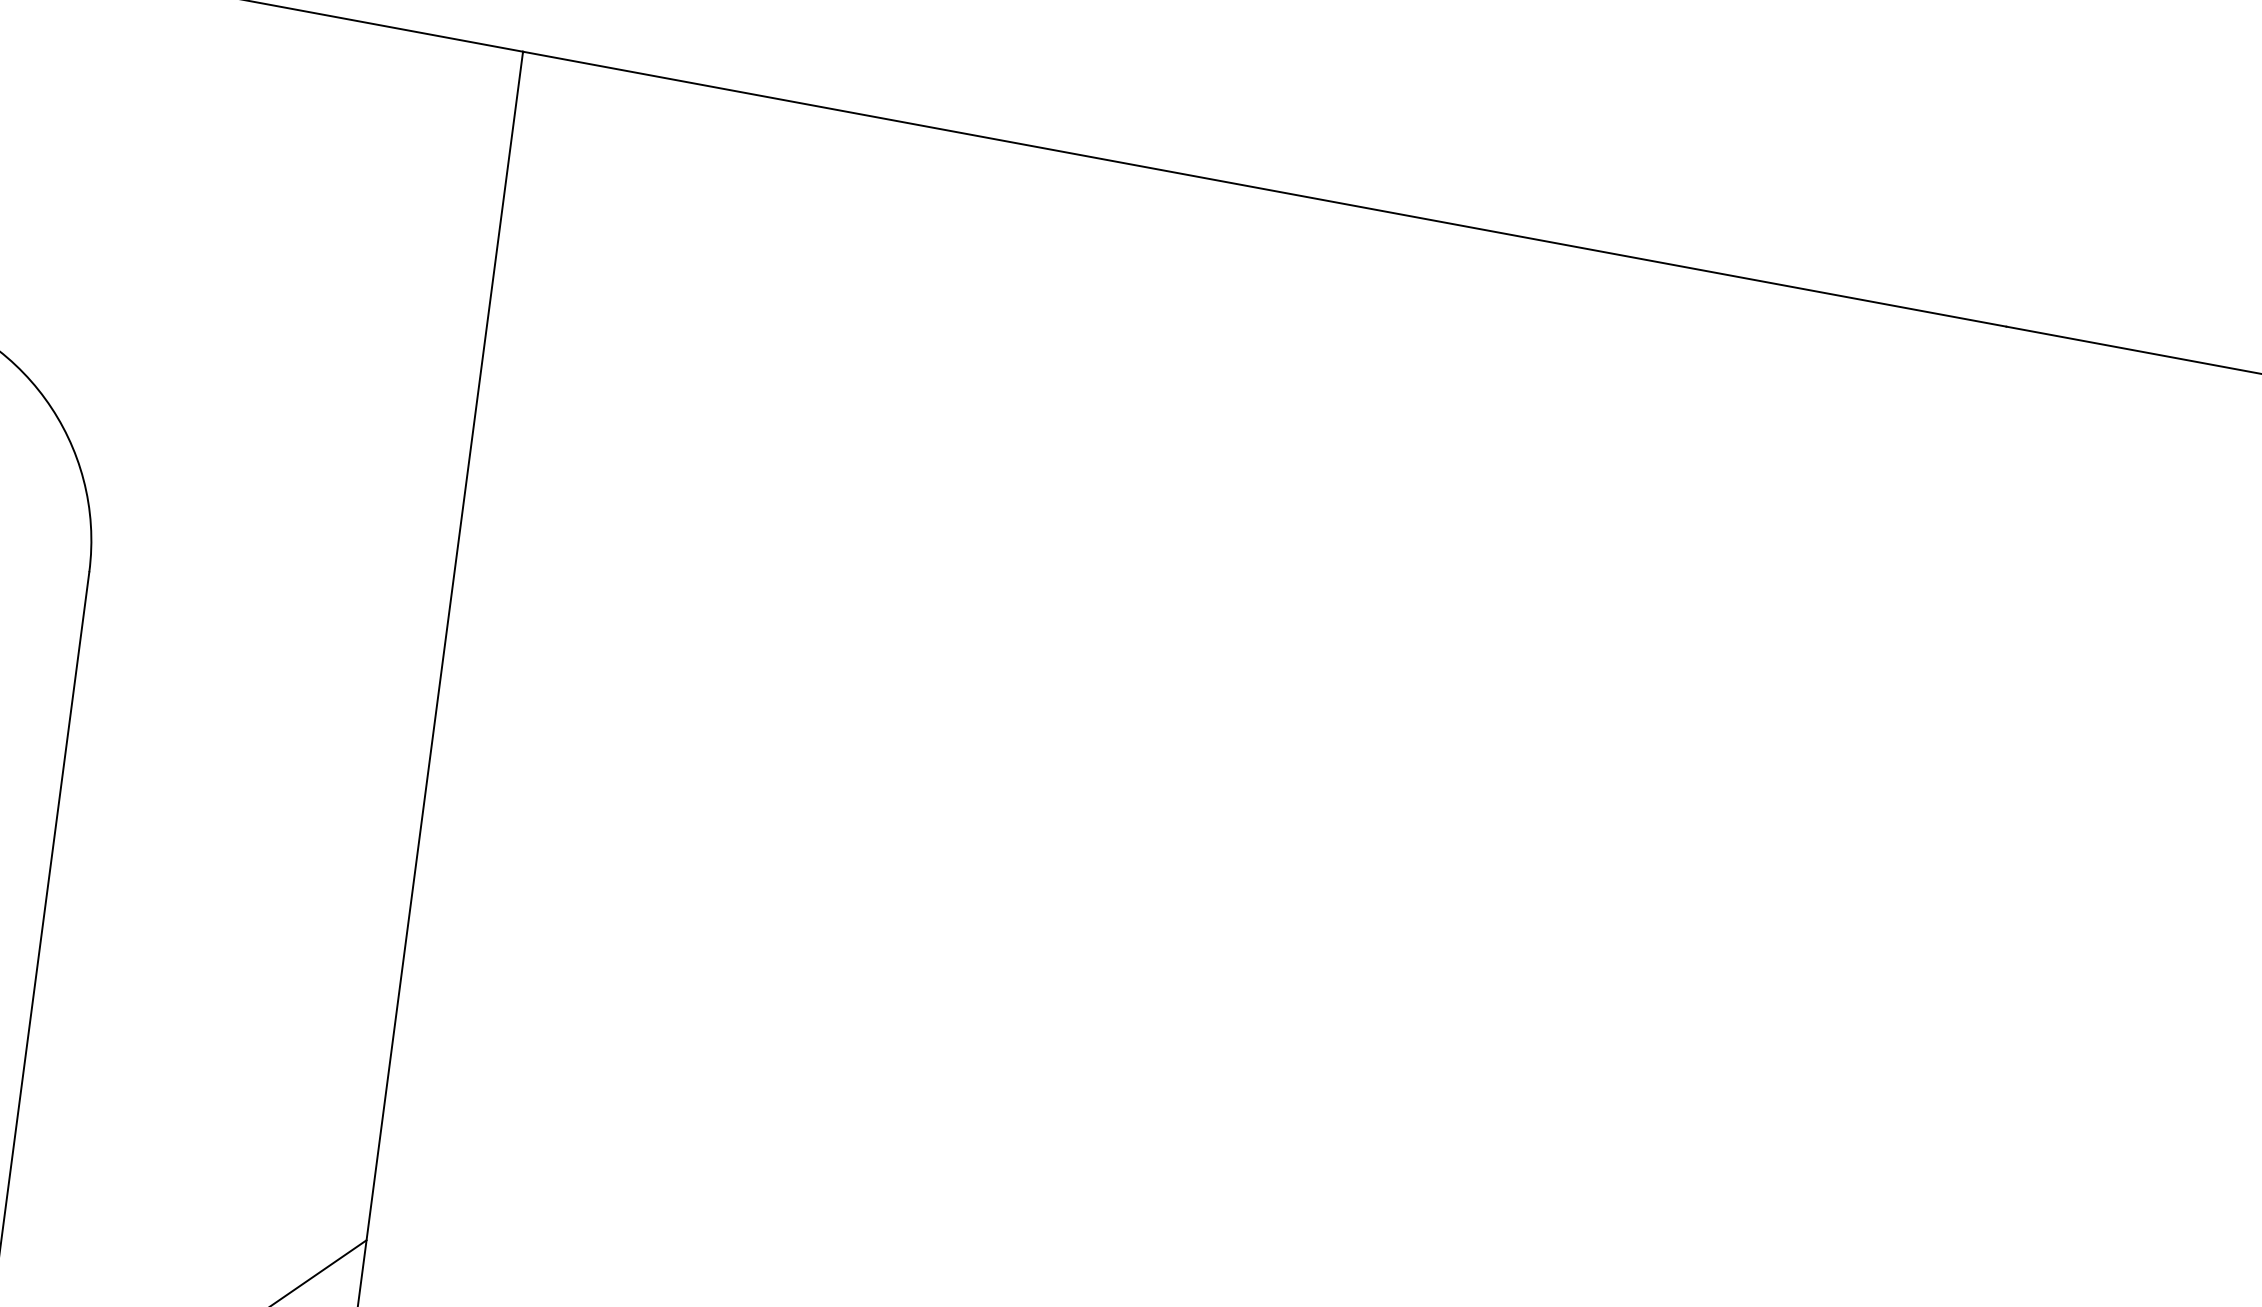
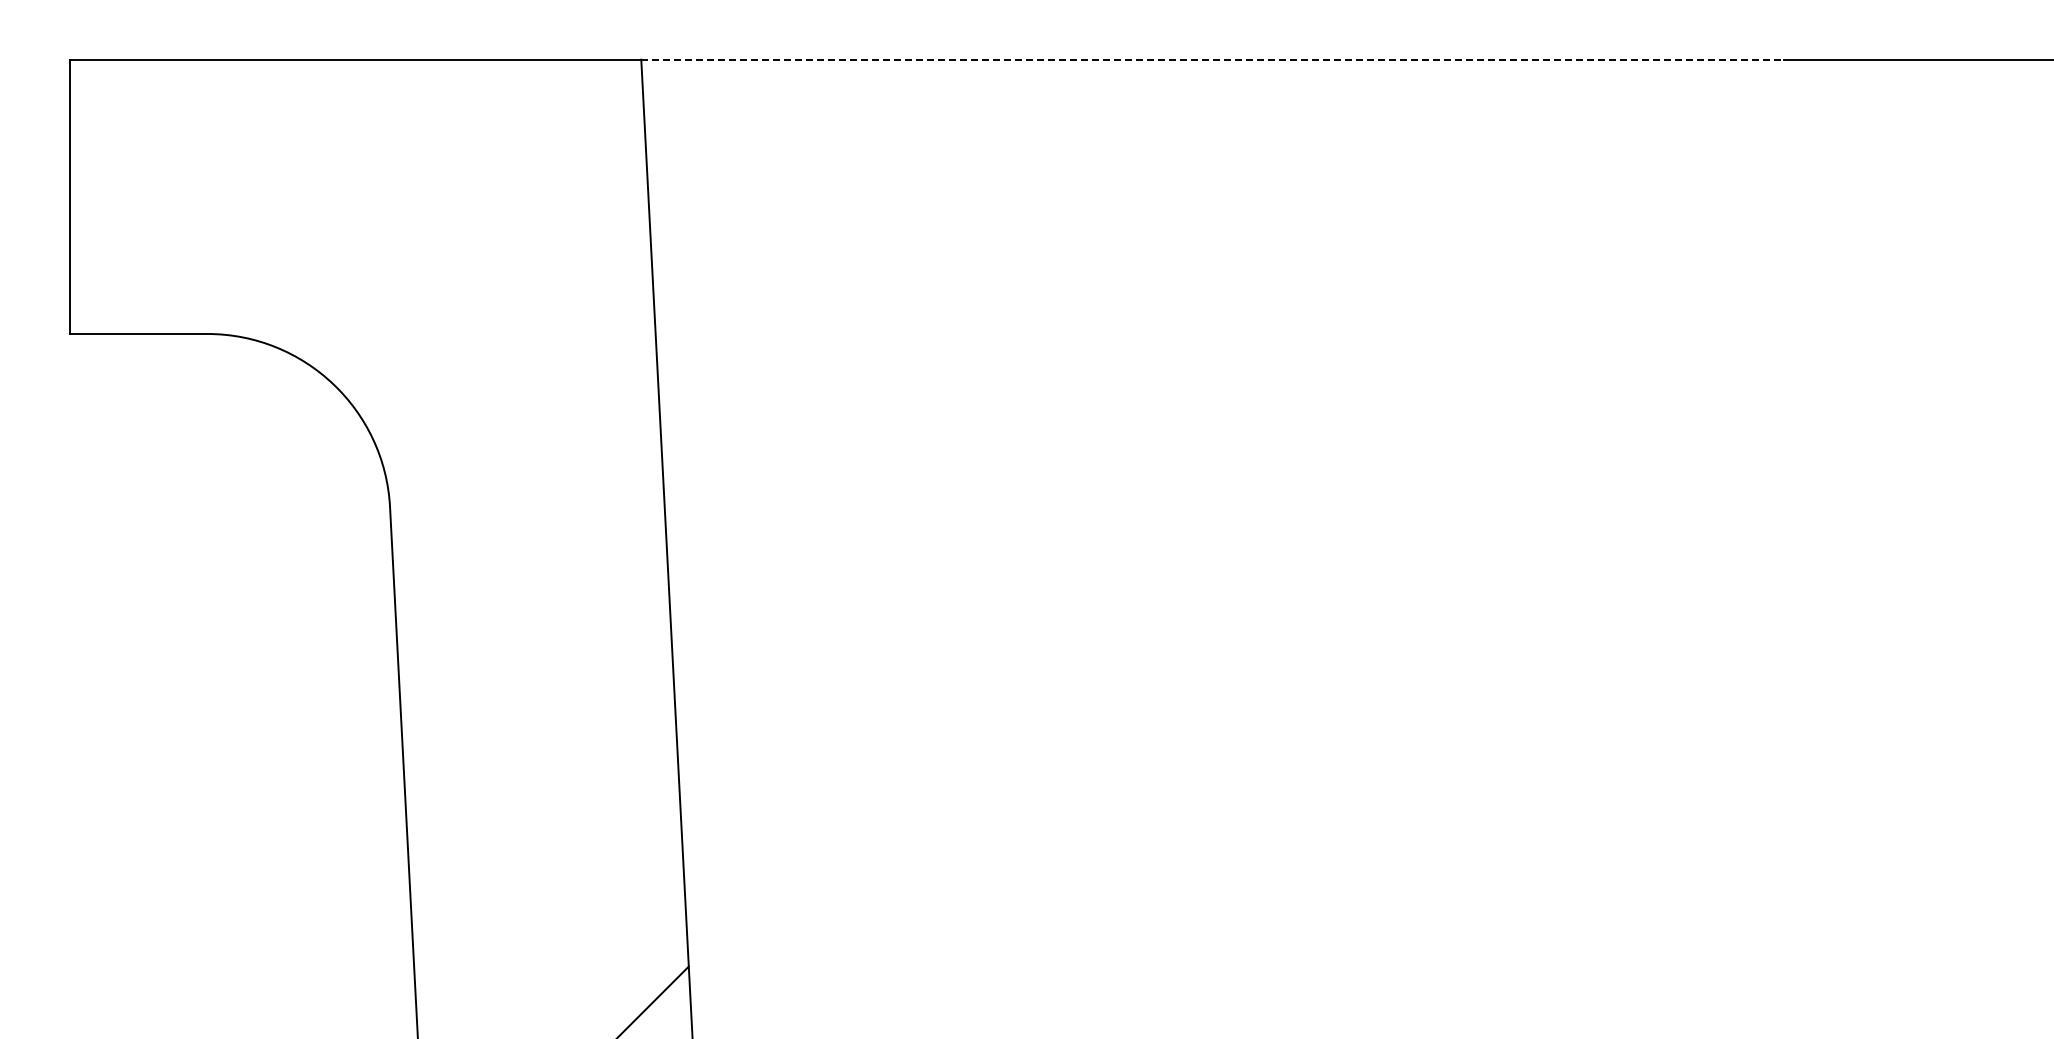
line: (1265, 189) -> (1213, 59), solid -> dashed

